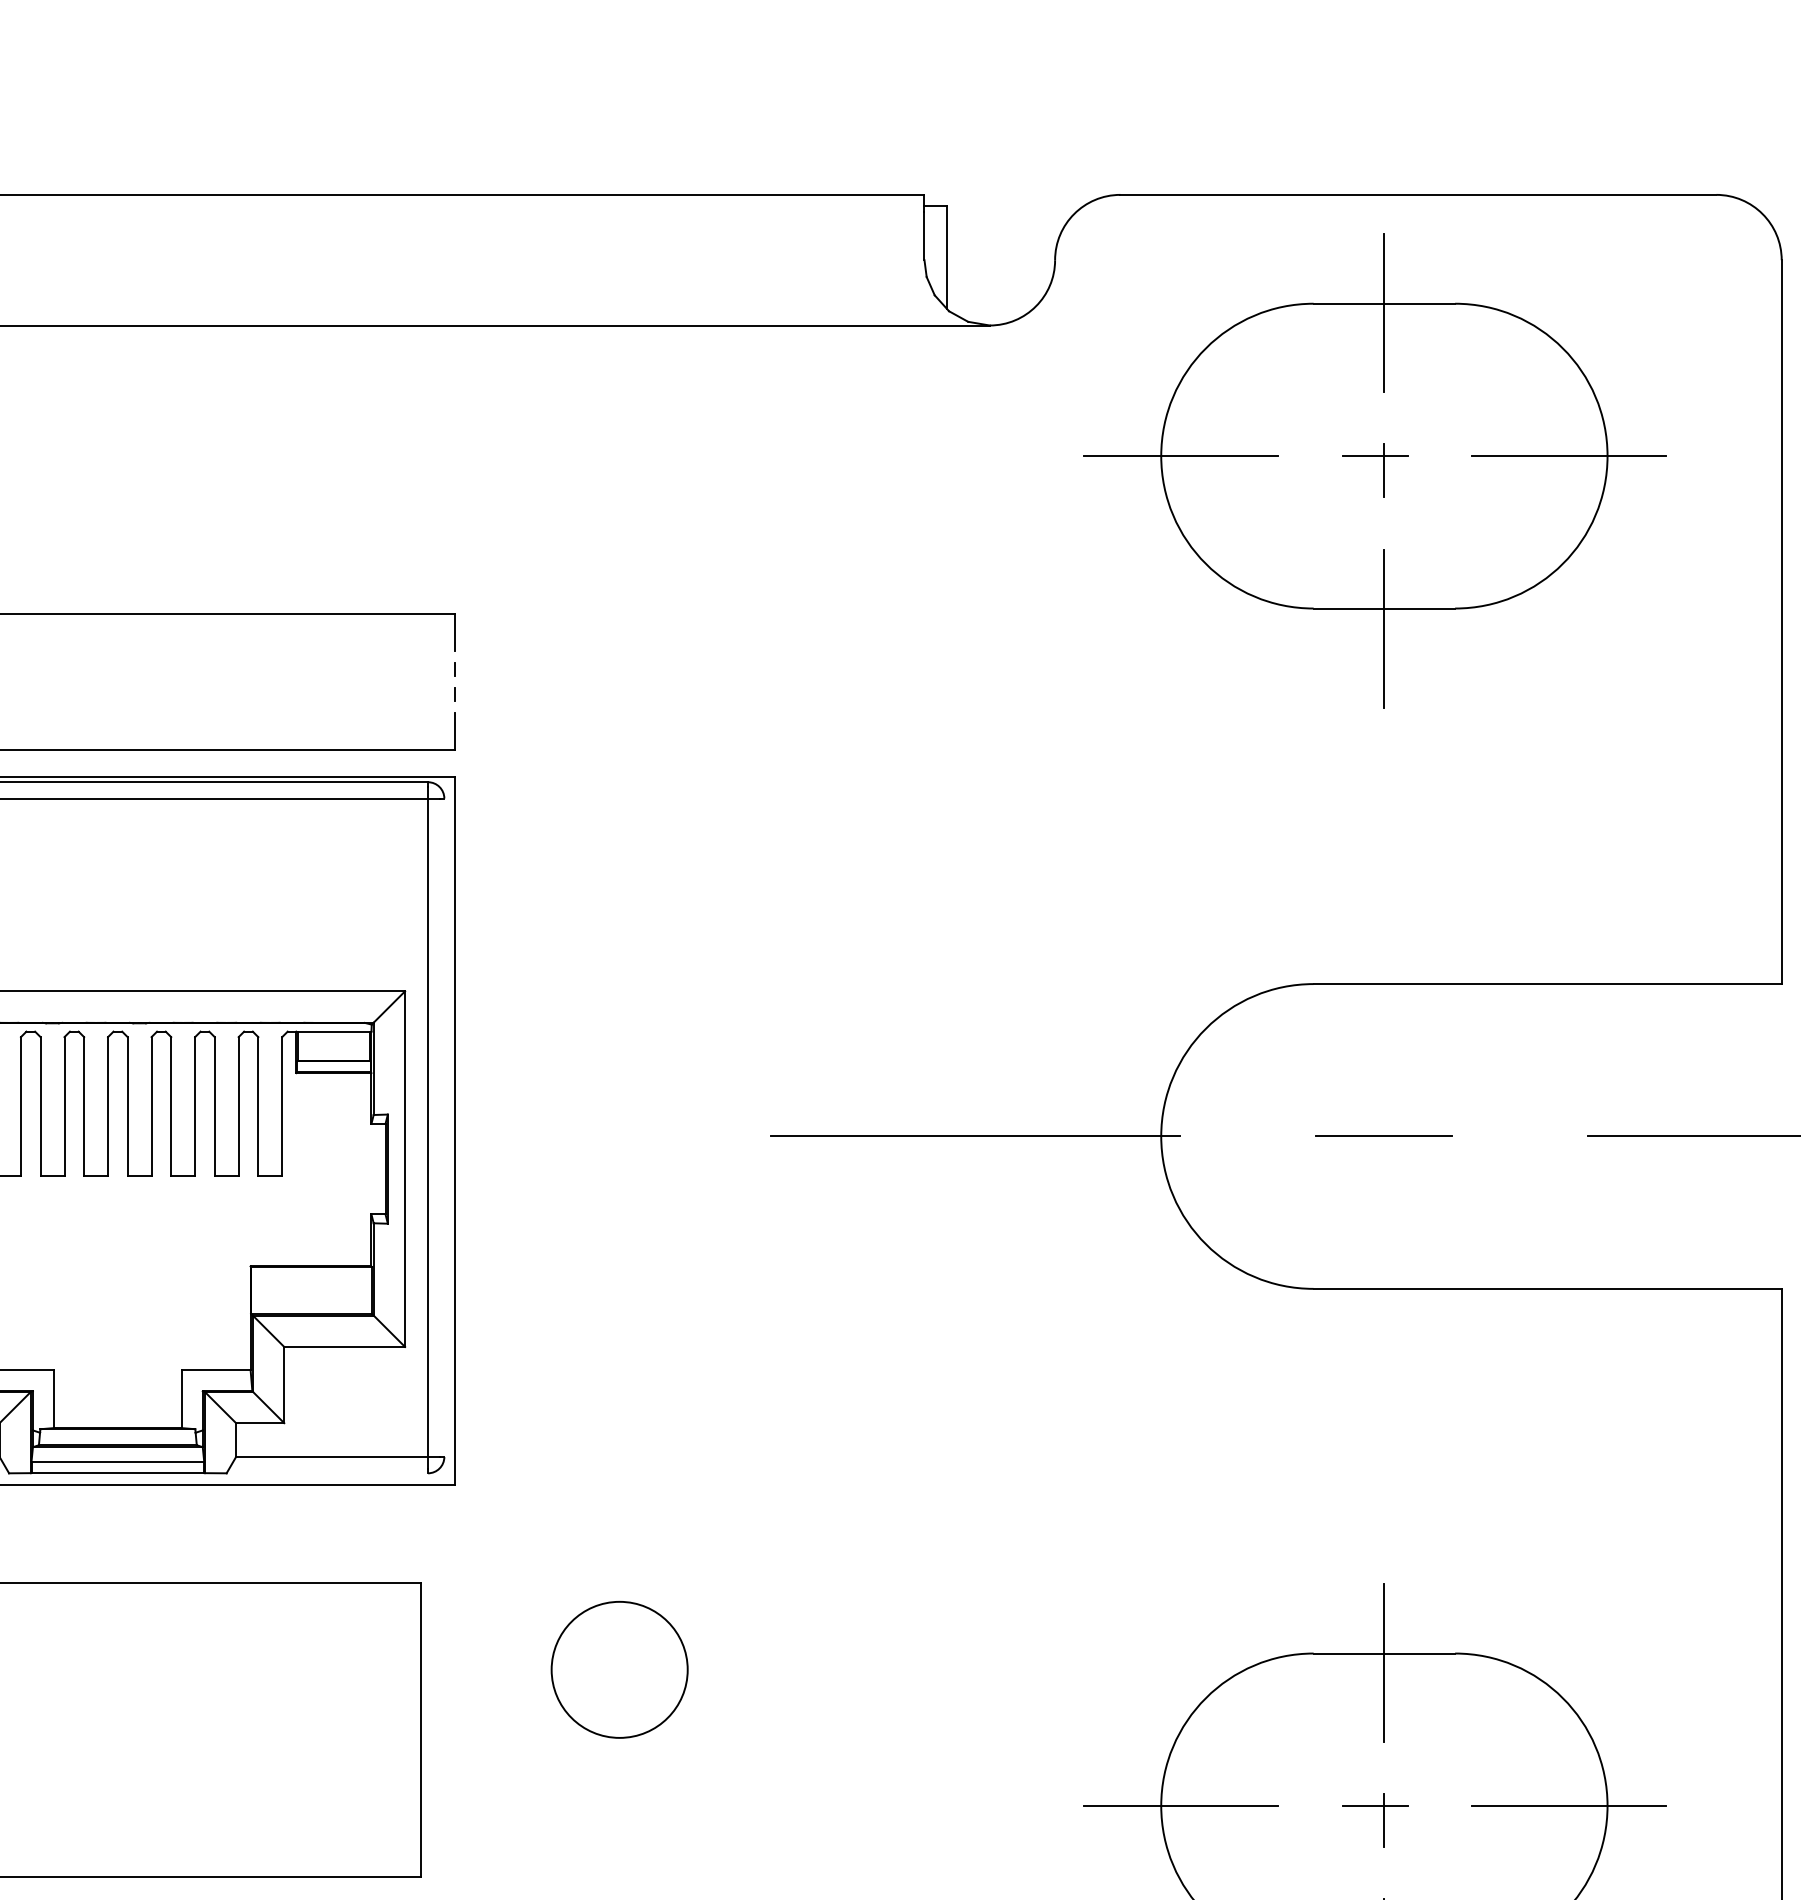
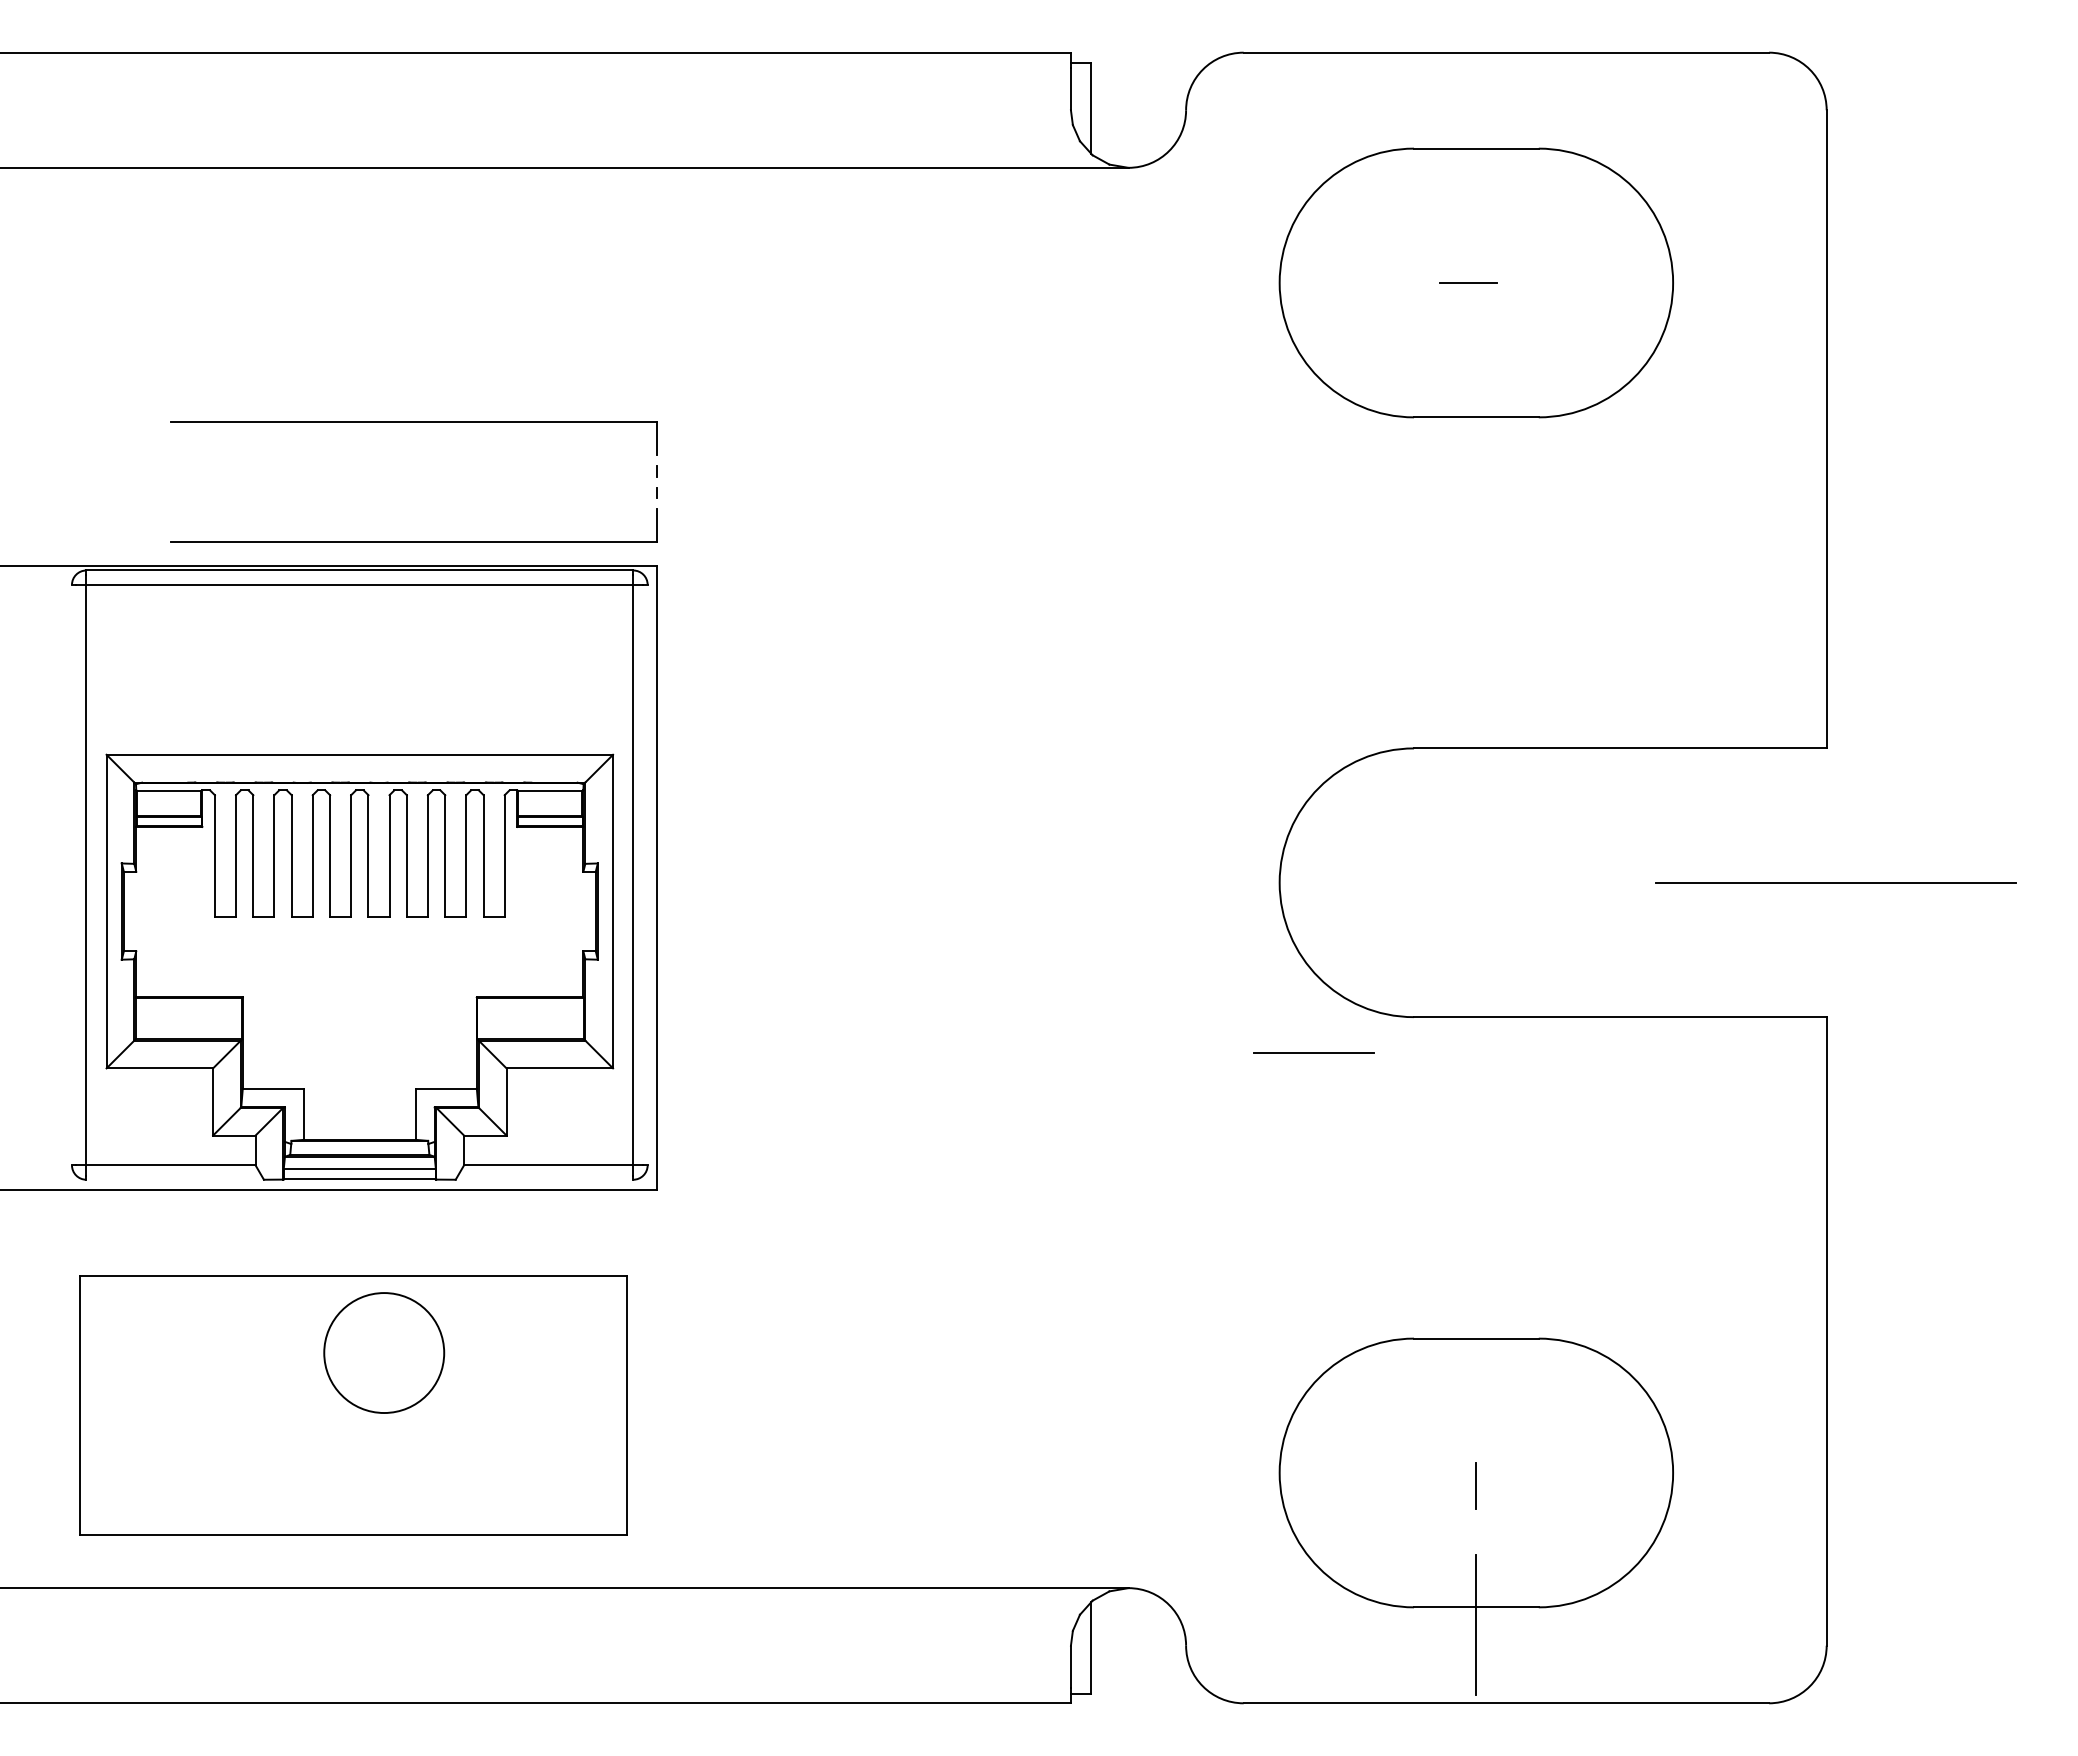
line: (1384, 312) -> (1476, 156), removed
line: (1180, 456) -> (1296, 283), removed
line: (1568, 456) -> (1638, 283), removed
line: (1384, 470) -> (1476, 295), removed
line: (1384, 627) -> (1476, 434), removed
line: (975, 1136) -> (1115, 882), removed
line: (1383, 1136) -> (1313, 1052), moved
line: (1384, 1662) -> (1476, 1346), removed
circle: (619, 1669) -> (384, 1352), moved
line: (1180, 1805) -> (1296, 1472), removed
line: (1374, 1805) -> (1467, 1472), removed
line: (1568, 1805) -> (1638, 1472), removed

